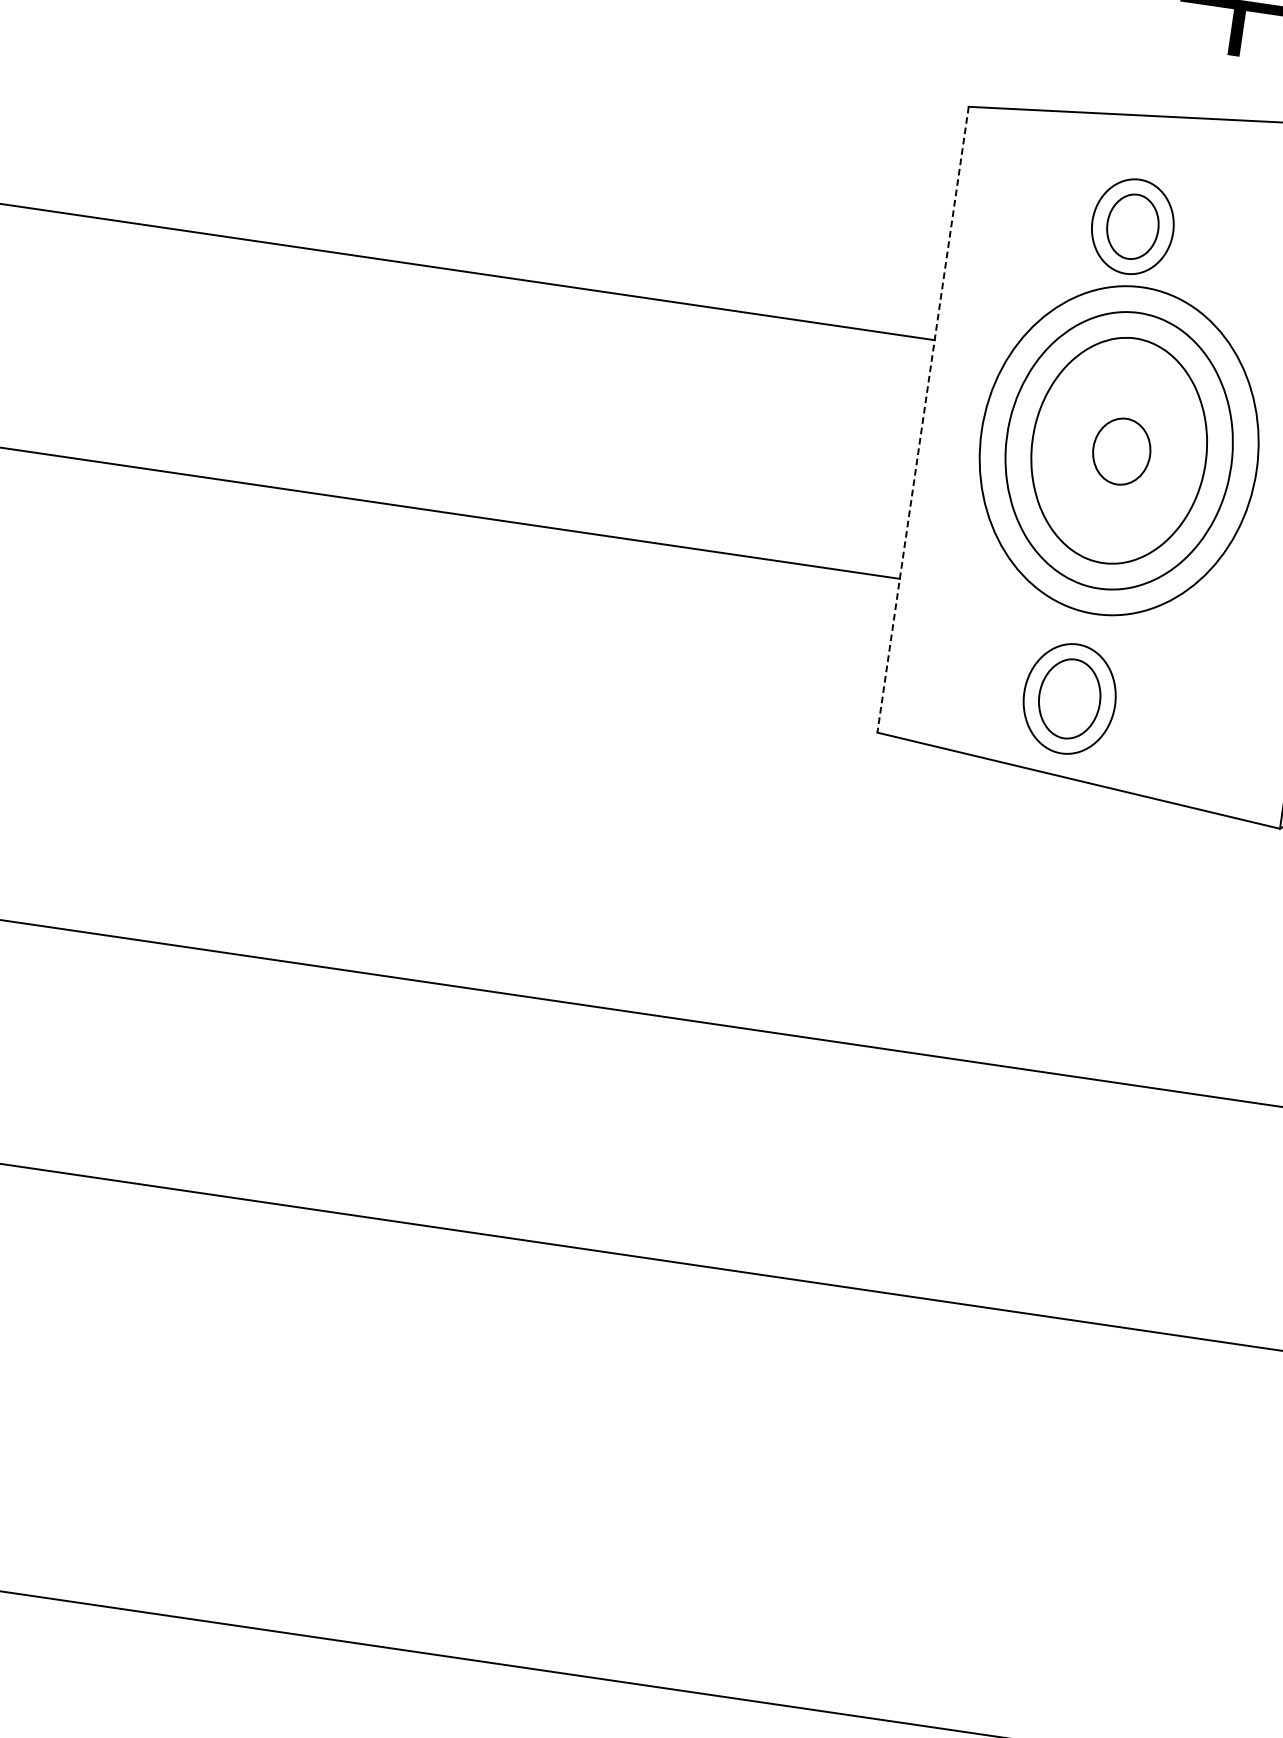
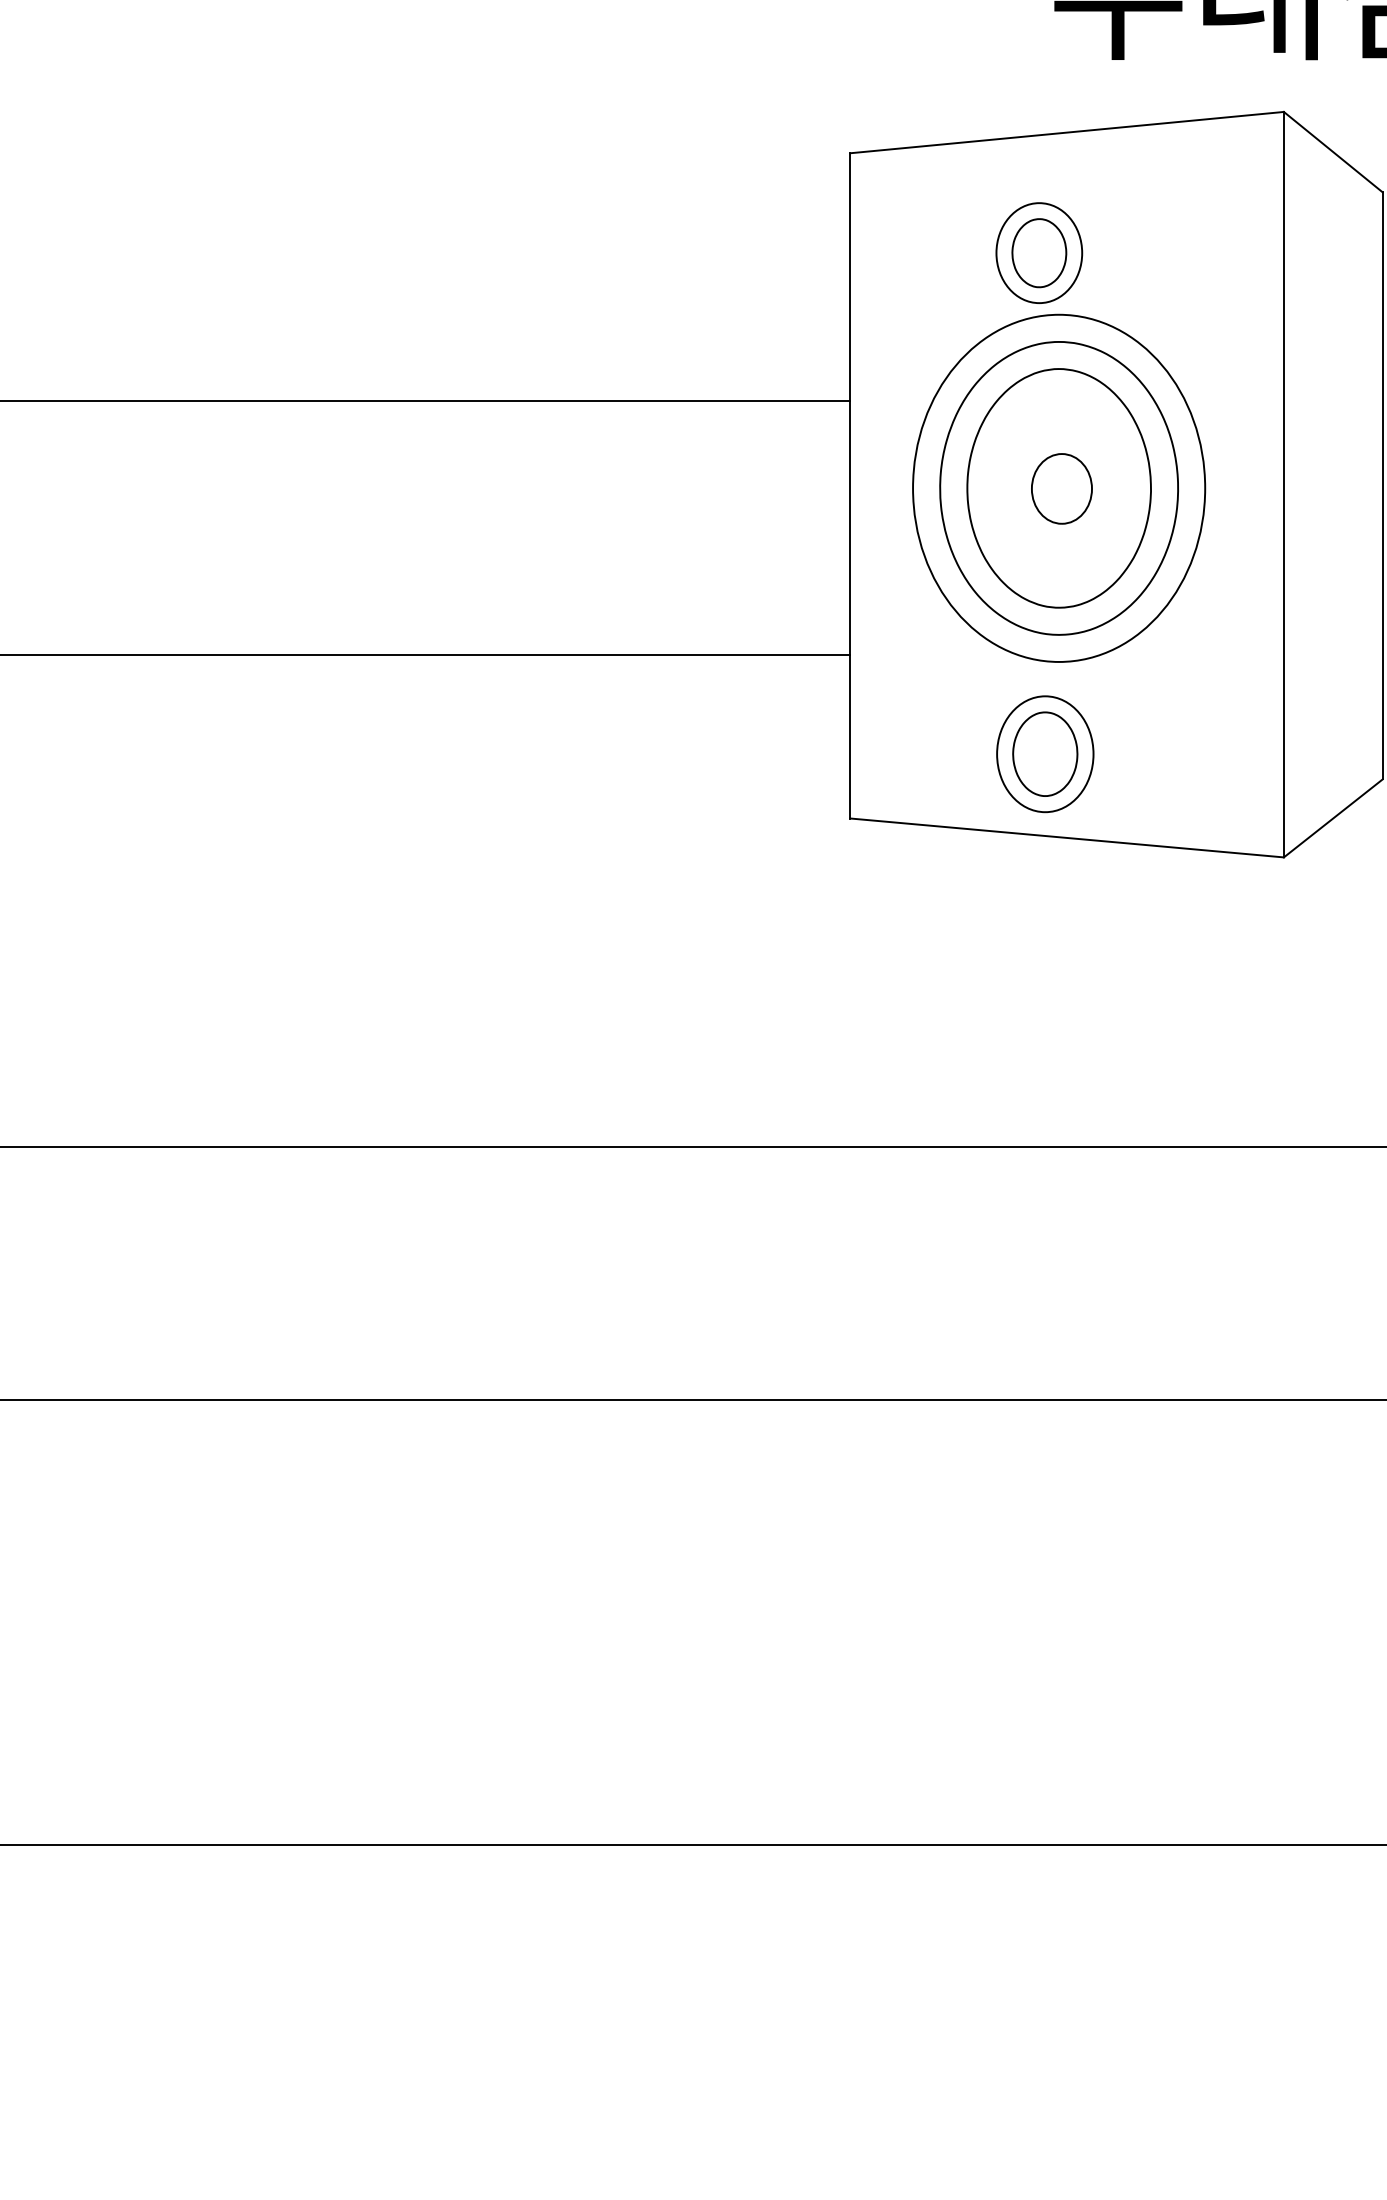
line: (923, 419) -> (850, 485), dashed -> solid

